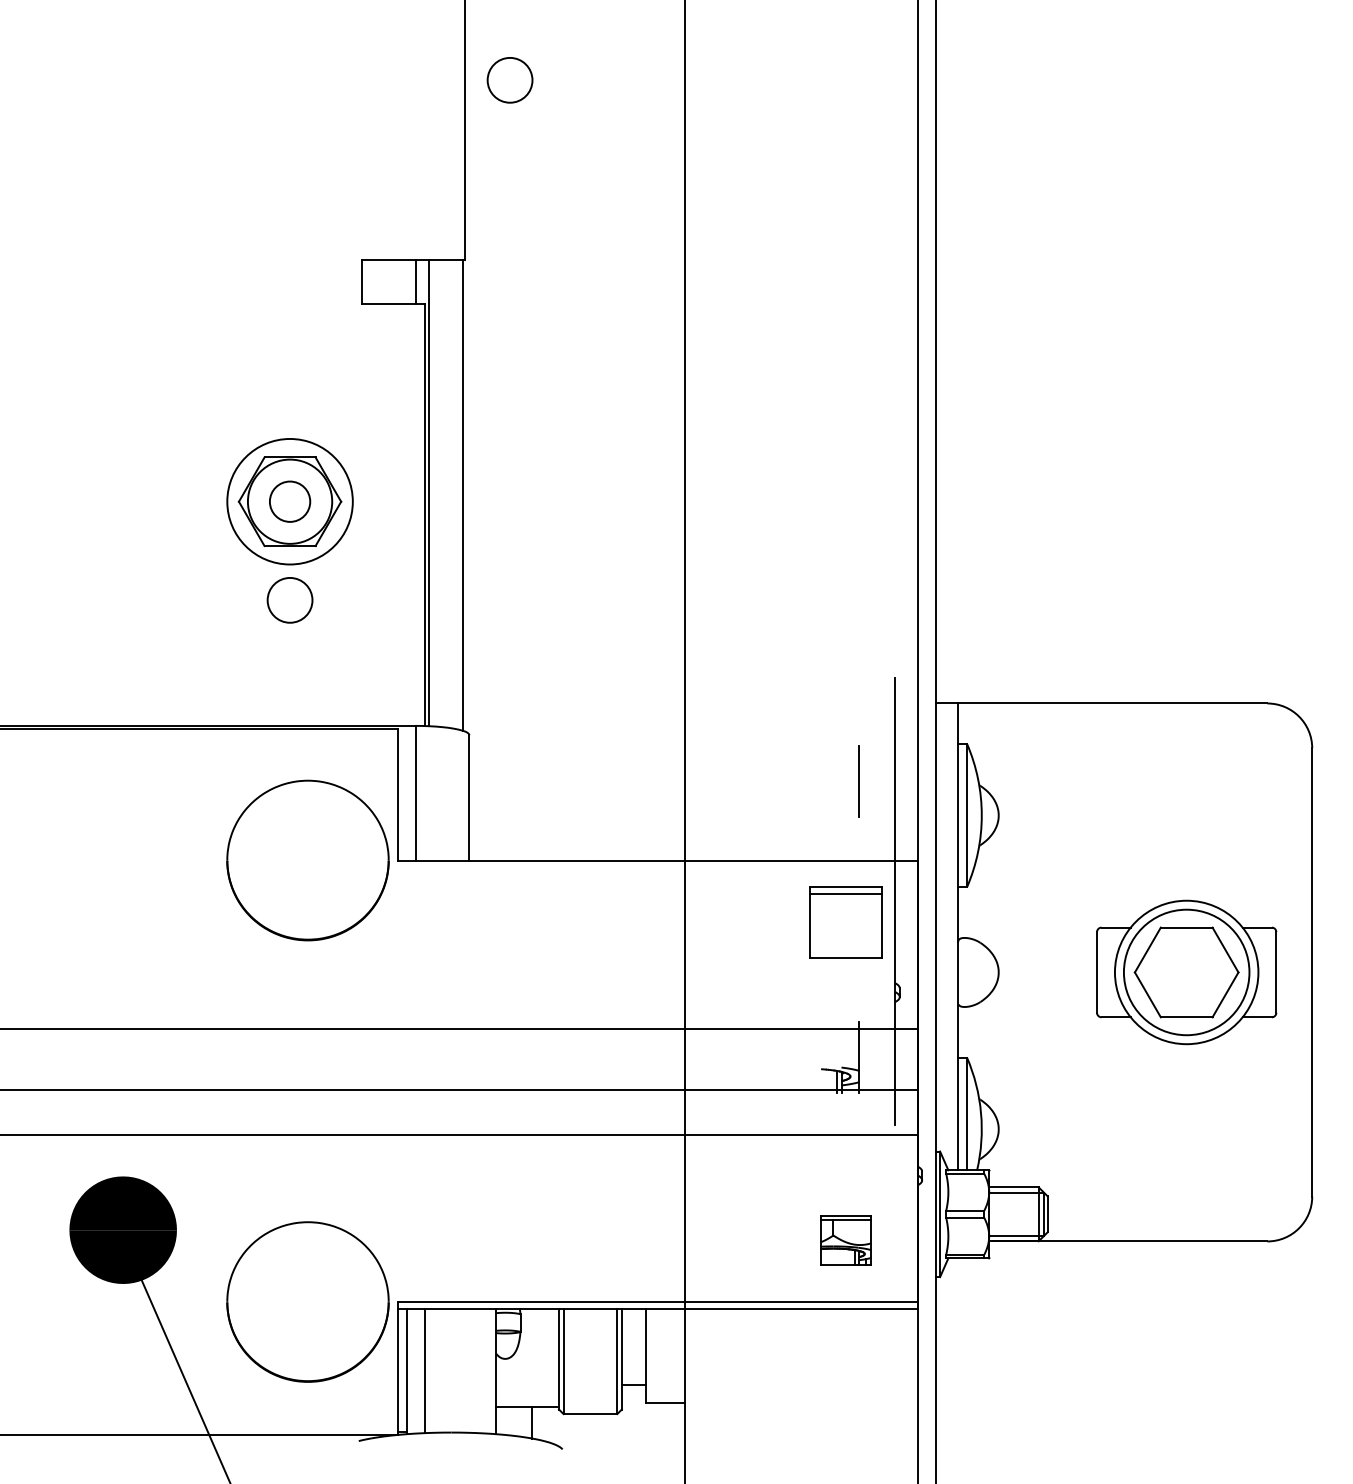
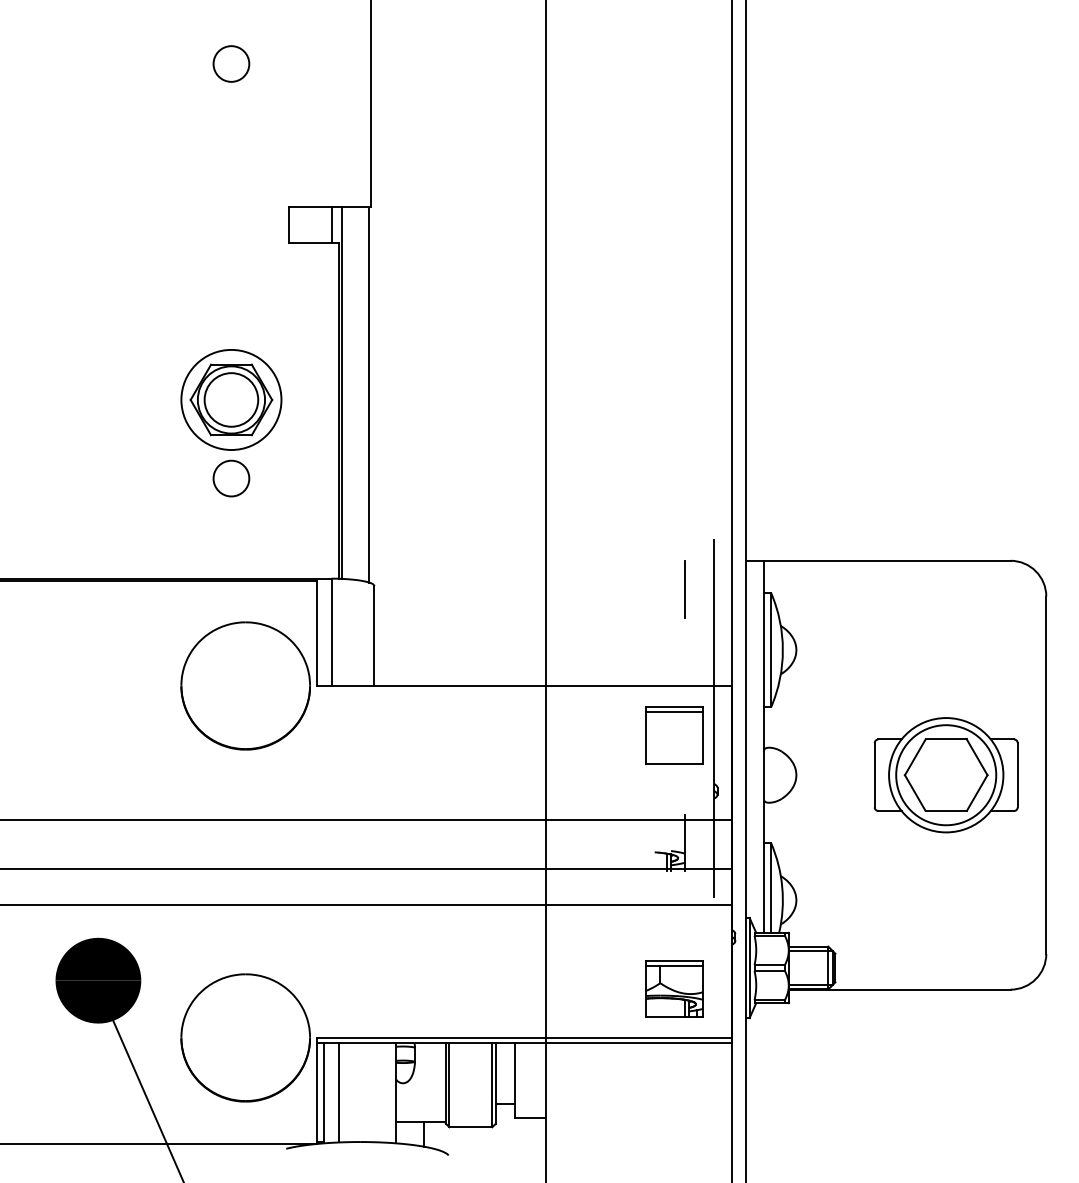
circle: (509, 80) -> (230, 64), moved
circle: (289, 501) -> (230, 399), size x1.67
line: (858, 781) -> (684, 589), moved
part: (845, 1240) -> (674, 988), size x1.43

